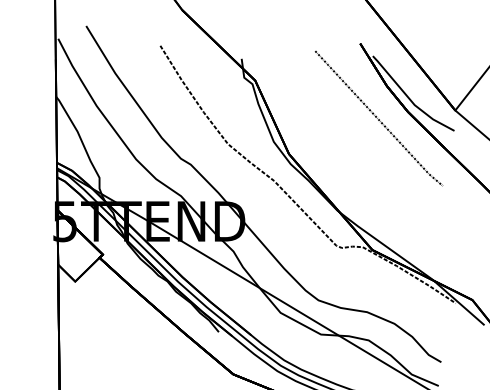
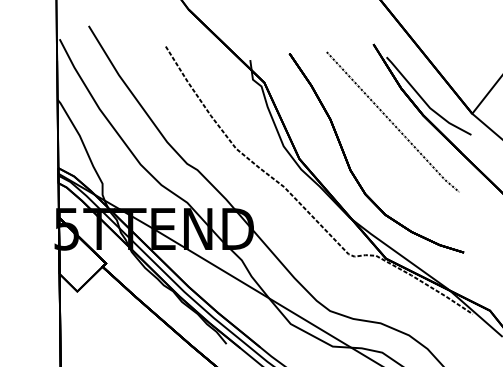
part: (337, 159) -> (349, 164), added

